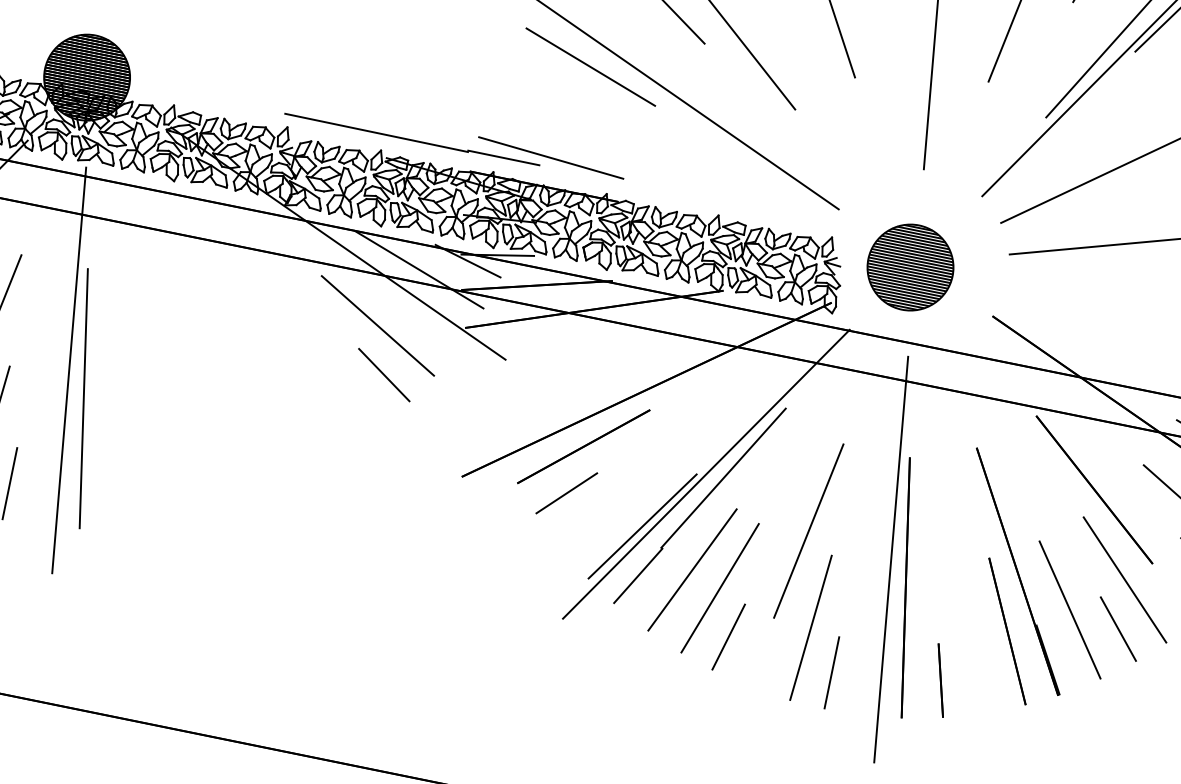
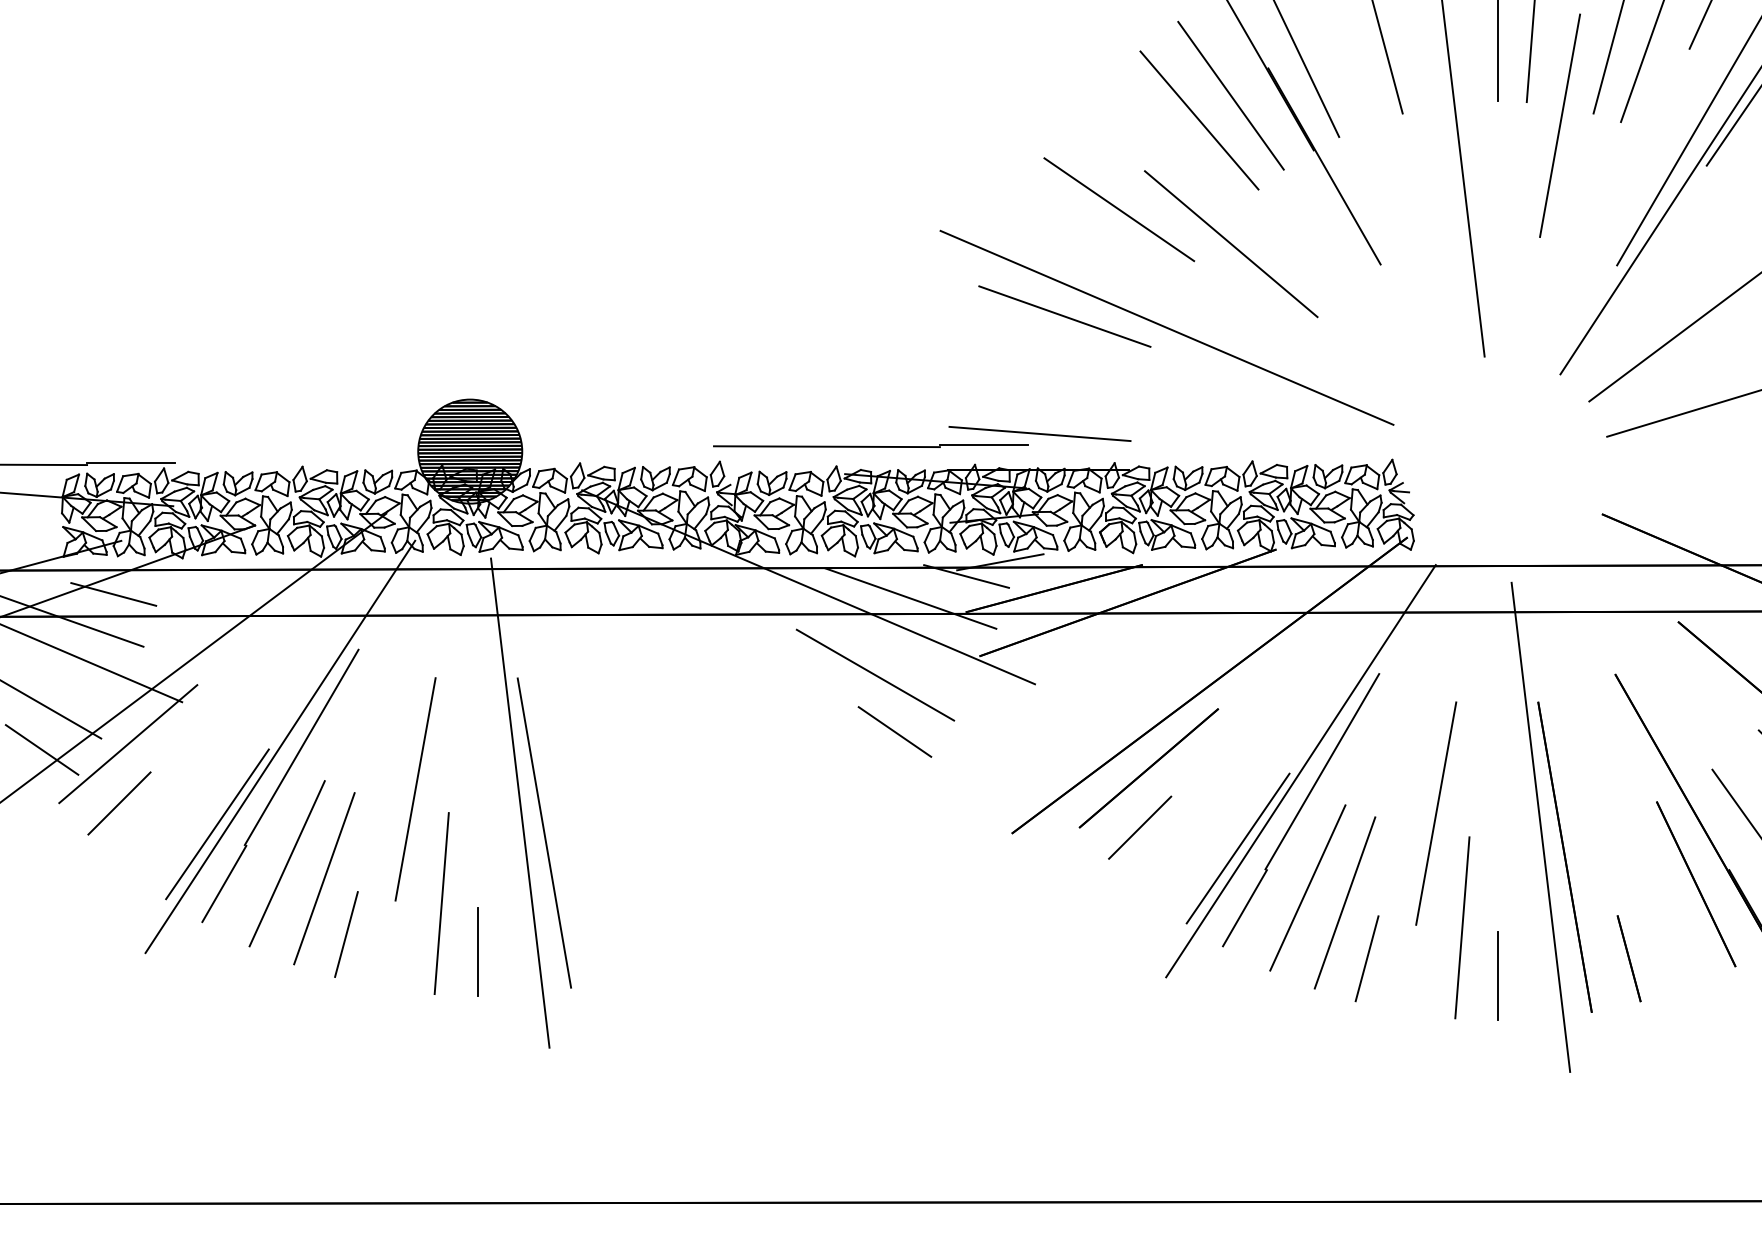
part: (910, 267) -> (1492, 476), removed

